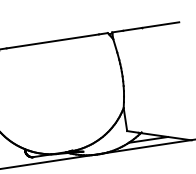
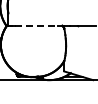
line: (54, 41) -> (37, 25), solid -> dashed

